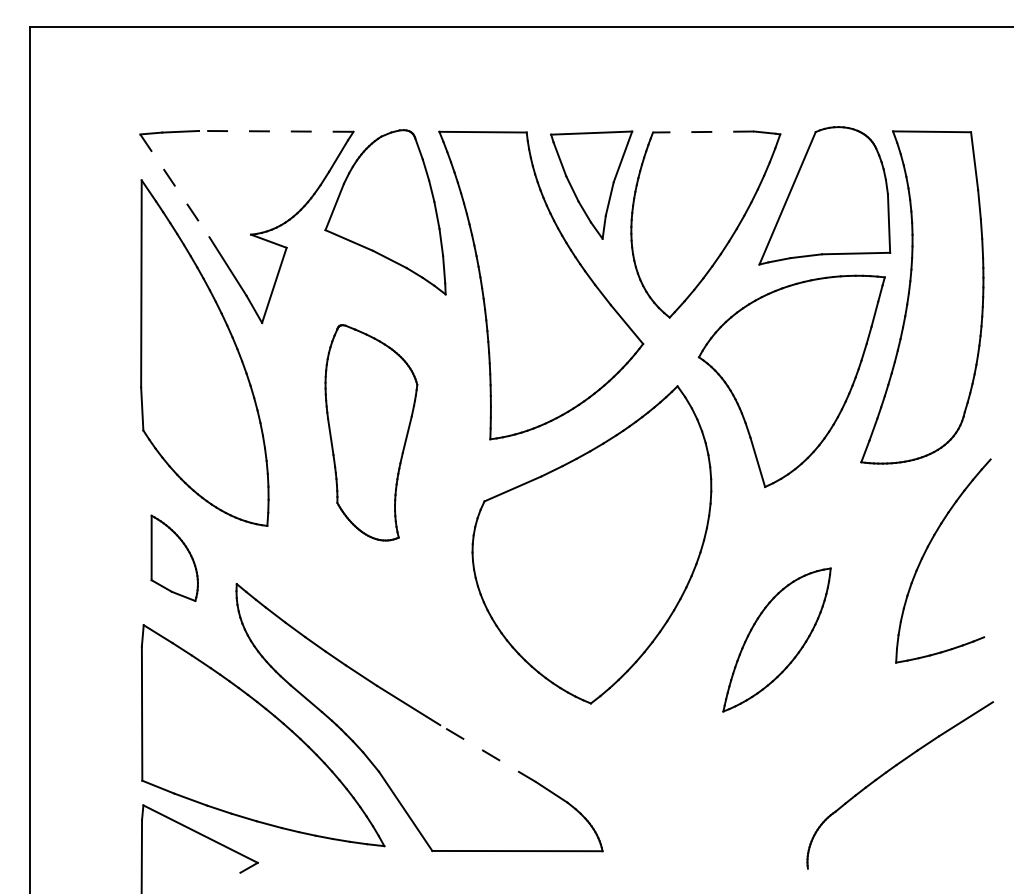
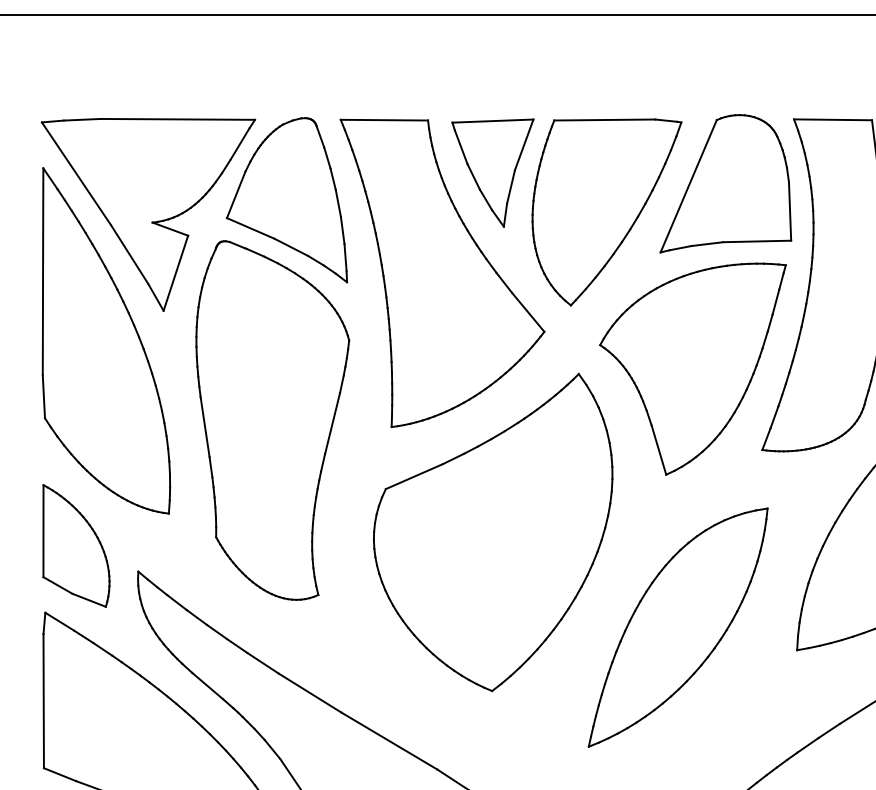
line: (275, 131) -> (177, 119), dashed -> solid
line: (703, 132) -> (604, 120), dashed -> solid
line: (174, 185) -> (76, 173), dashed -> solid
part: (371, 432) -> (272, 420), size x1.67
part: (174, 558) -> (76, 546), size x1.43
part: (776, 639) -> (677, 627), size x1.67
line: (488, 753) -> (389, 741), dashed -> solid

